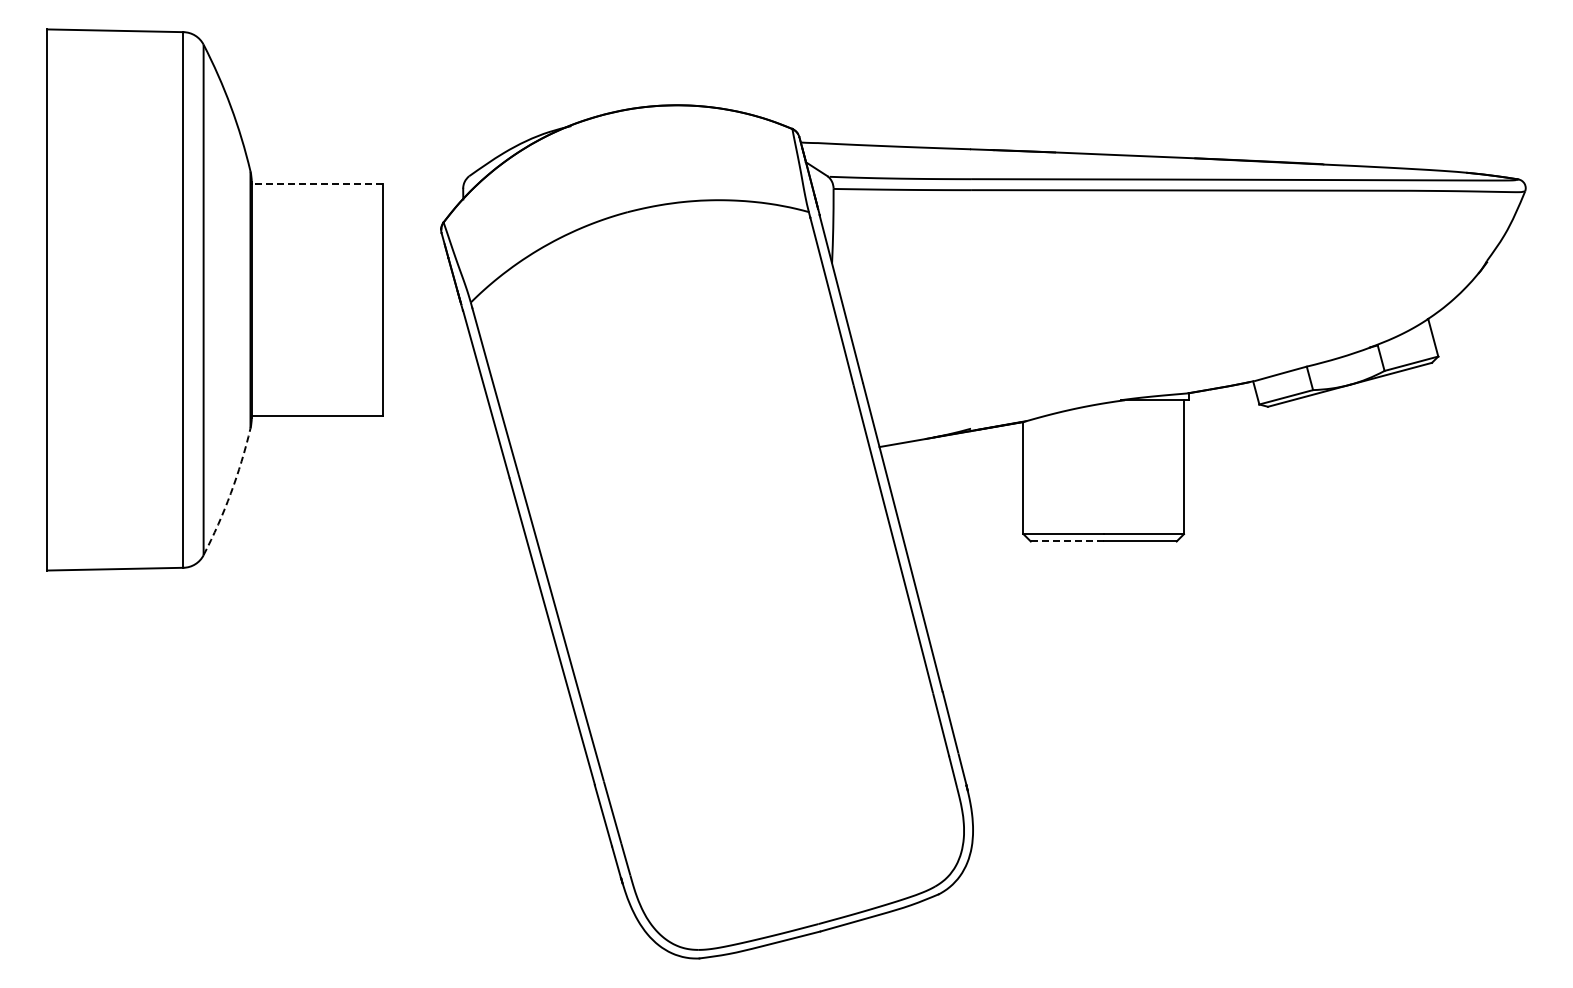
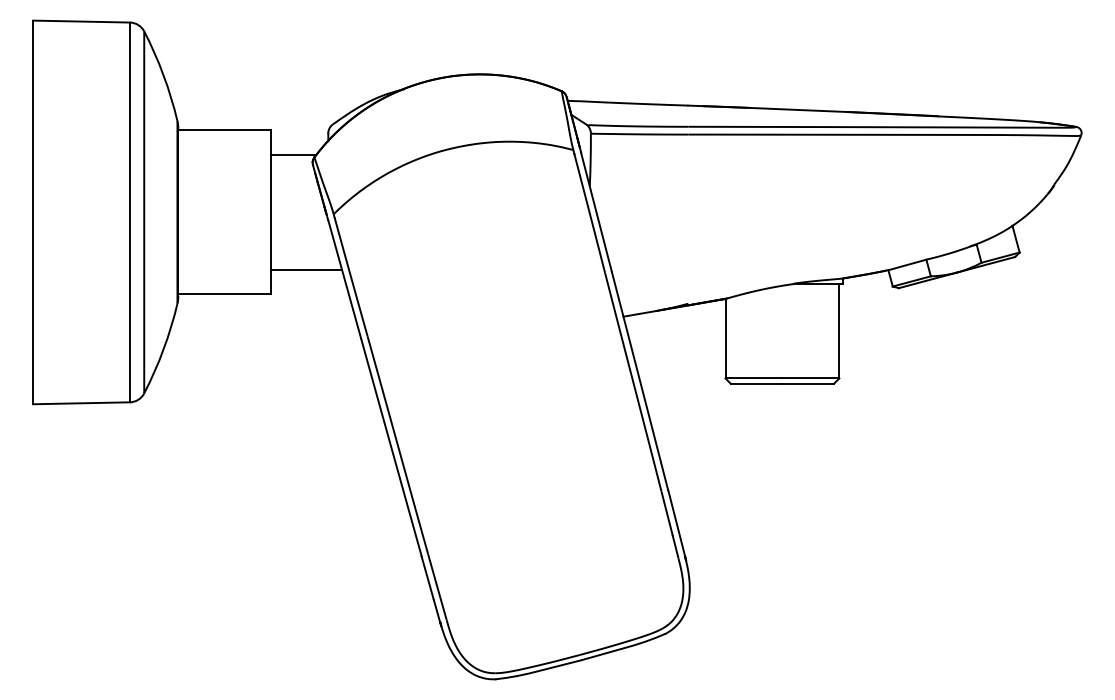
line: (317, 184) -> (224, 130), dashed -> solid
line: (414, 218) -> (293, 154), added
line: (432, 380) -> (306, 269), added
arc: (230, 493) -> (163, 349), dashed -> solid
line: (1066, 541) -> (756, 383), dashed -> solid

